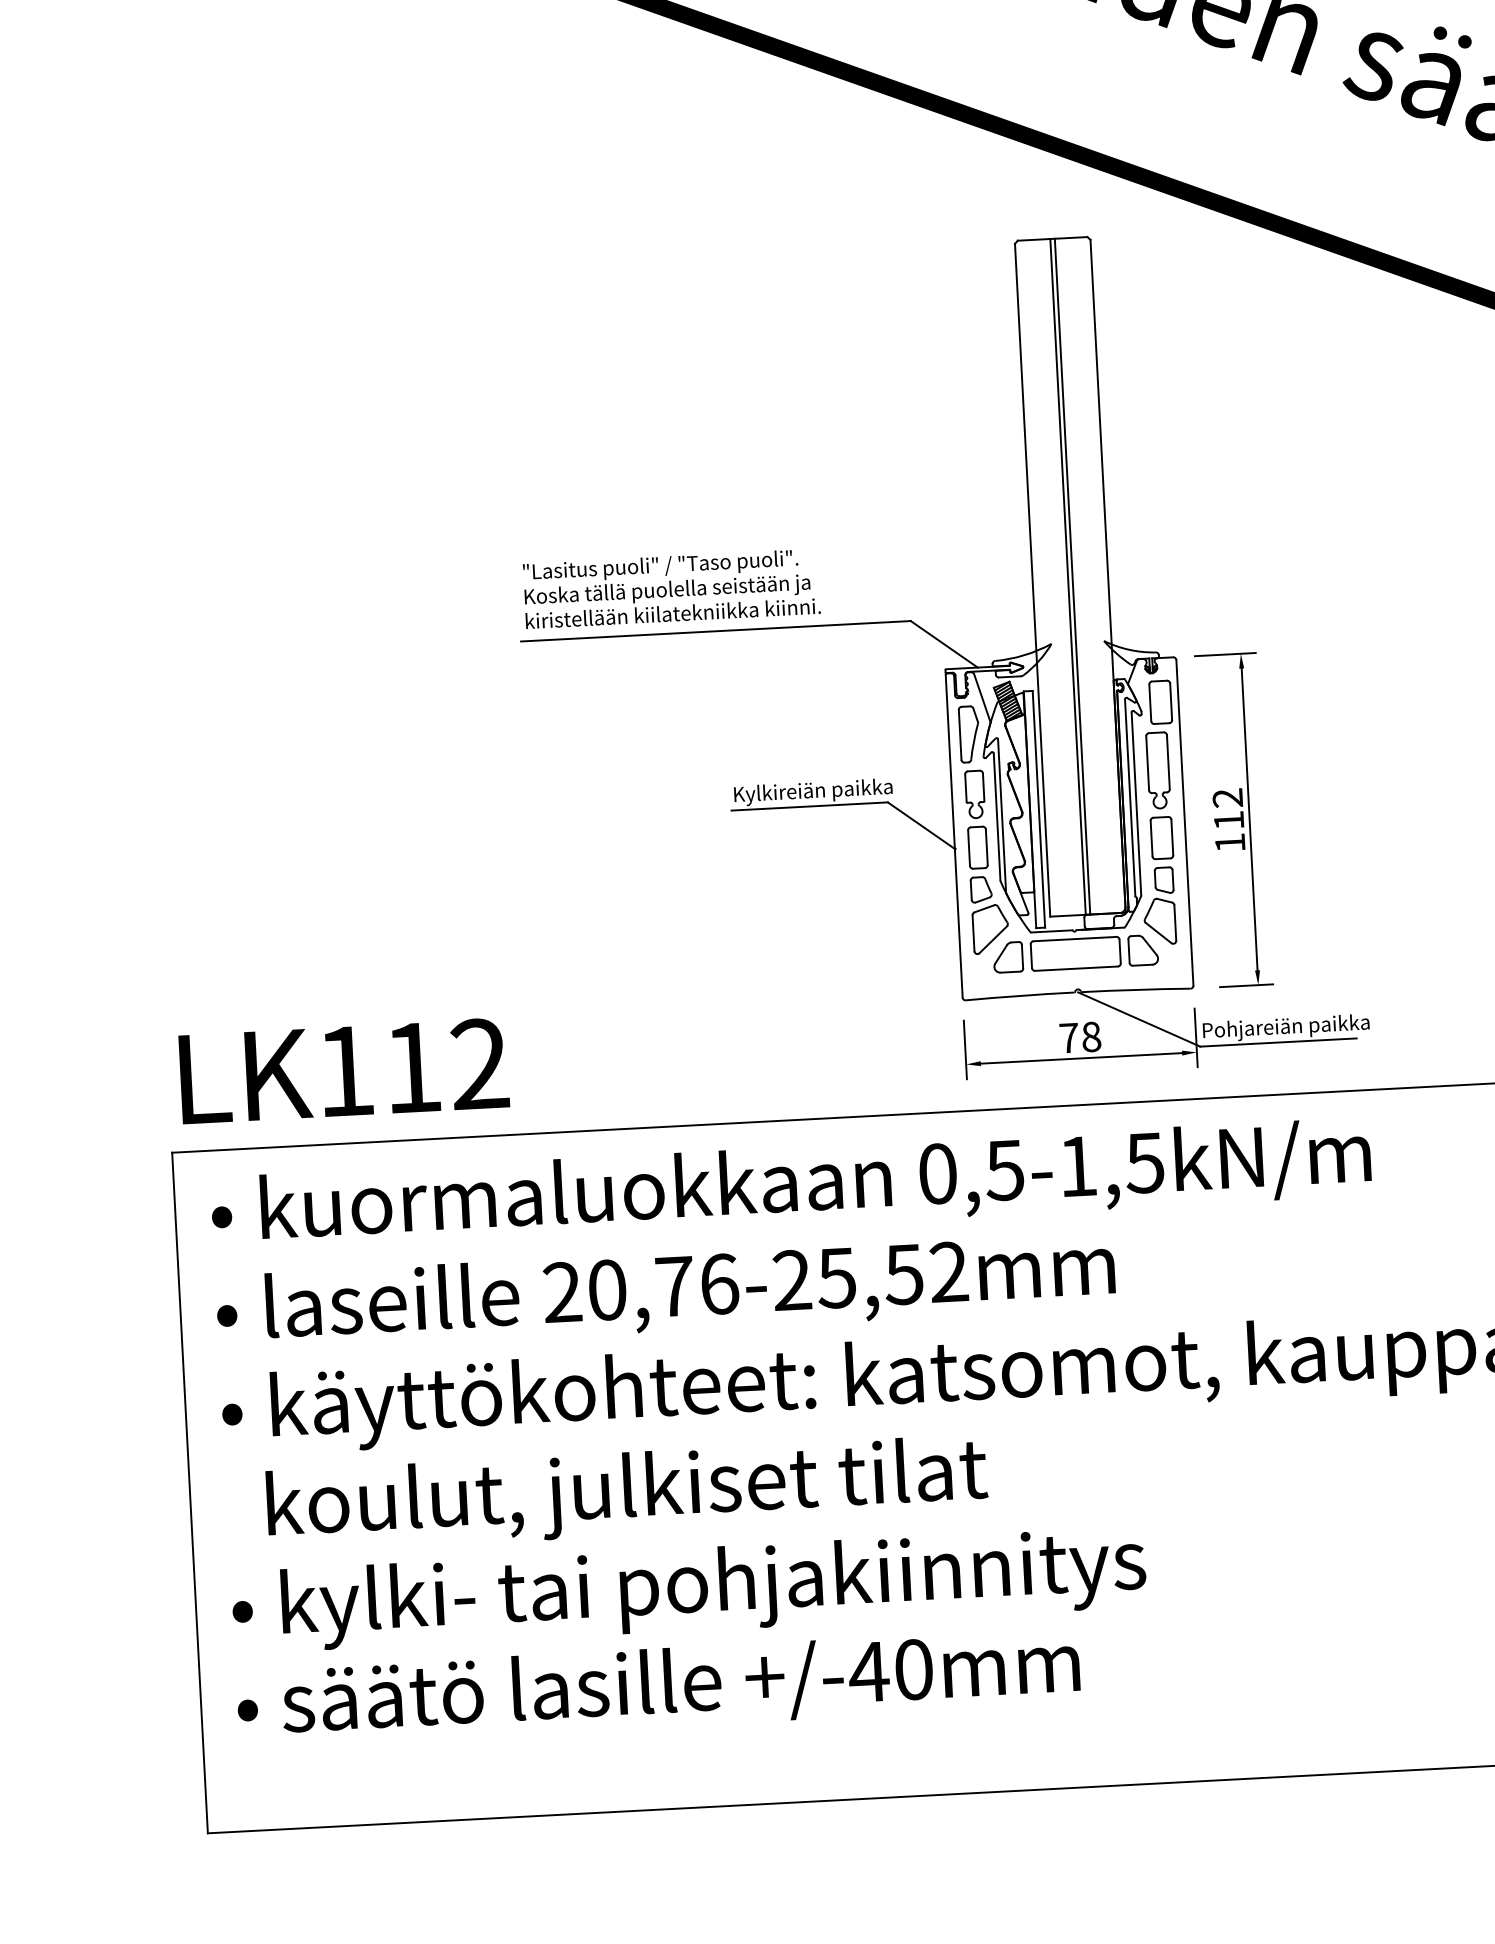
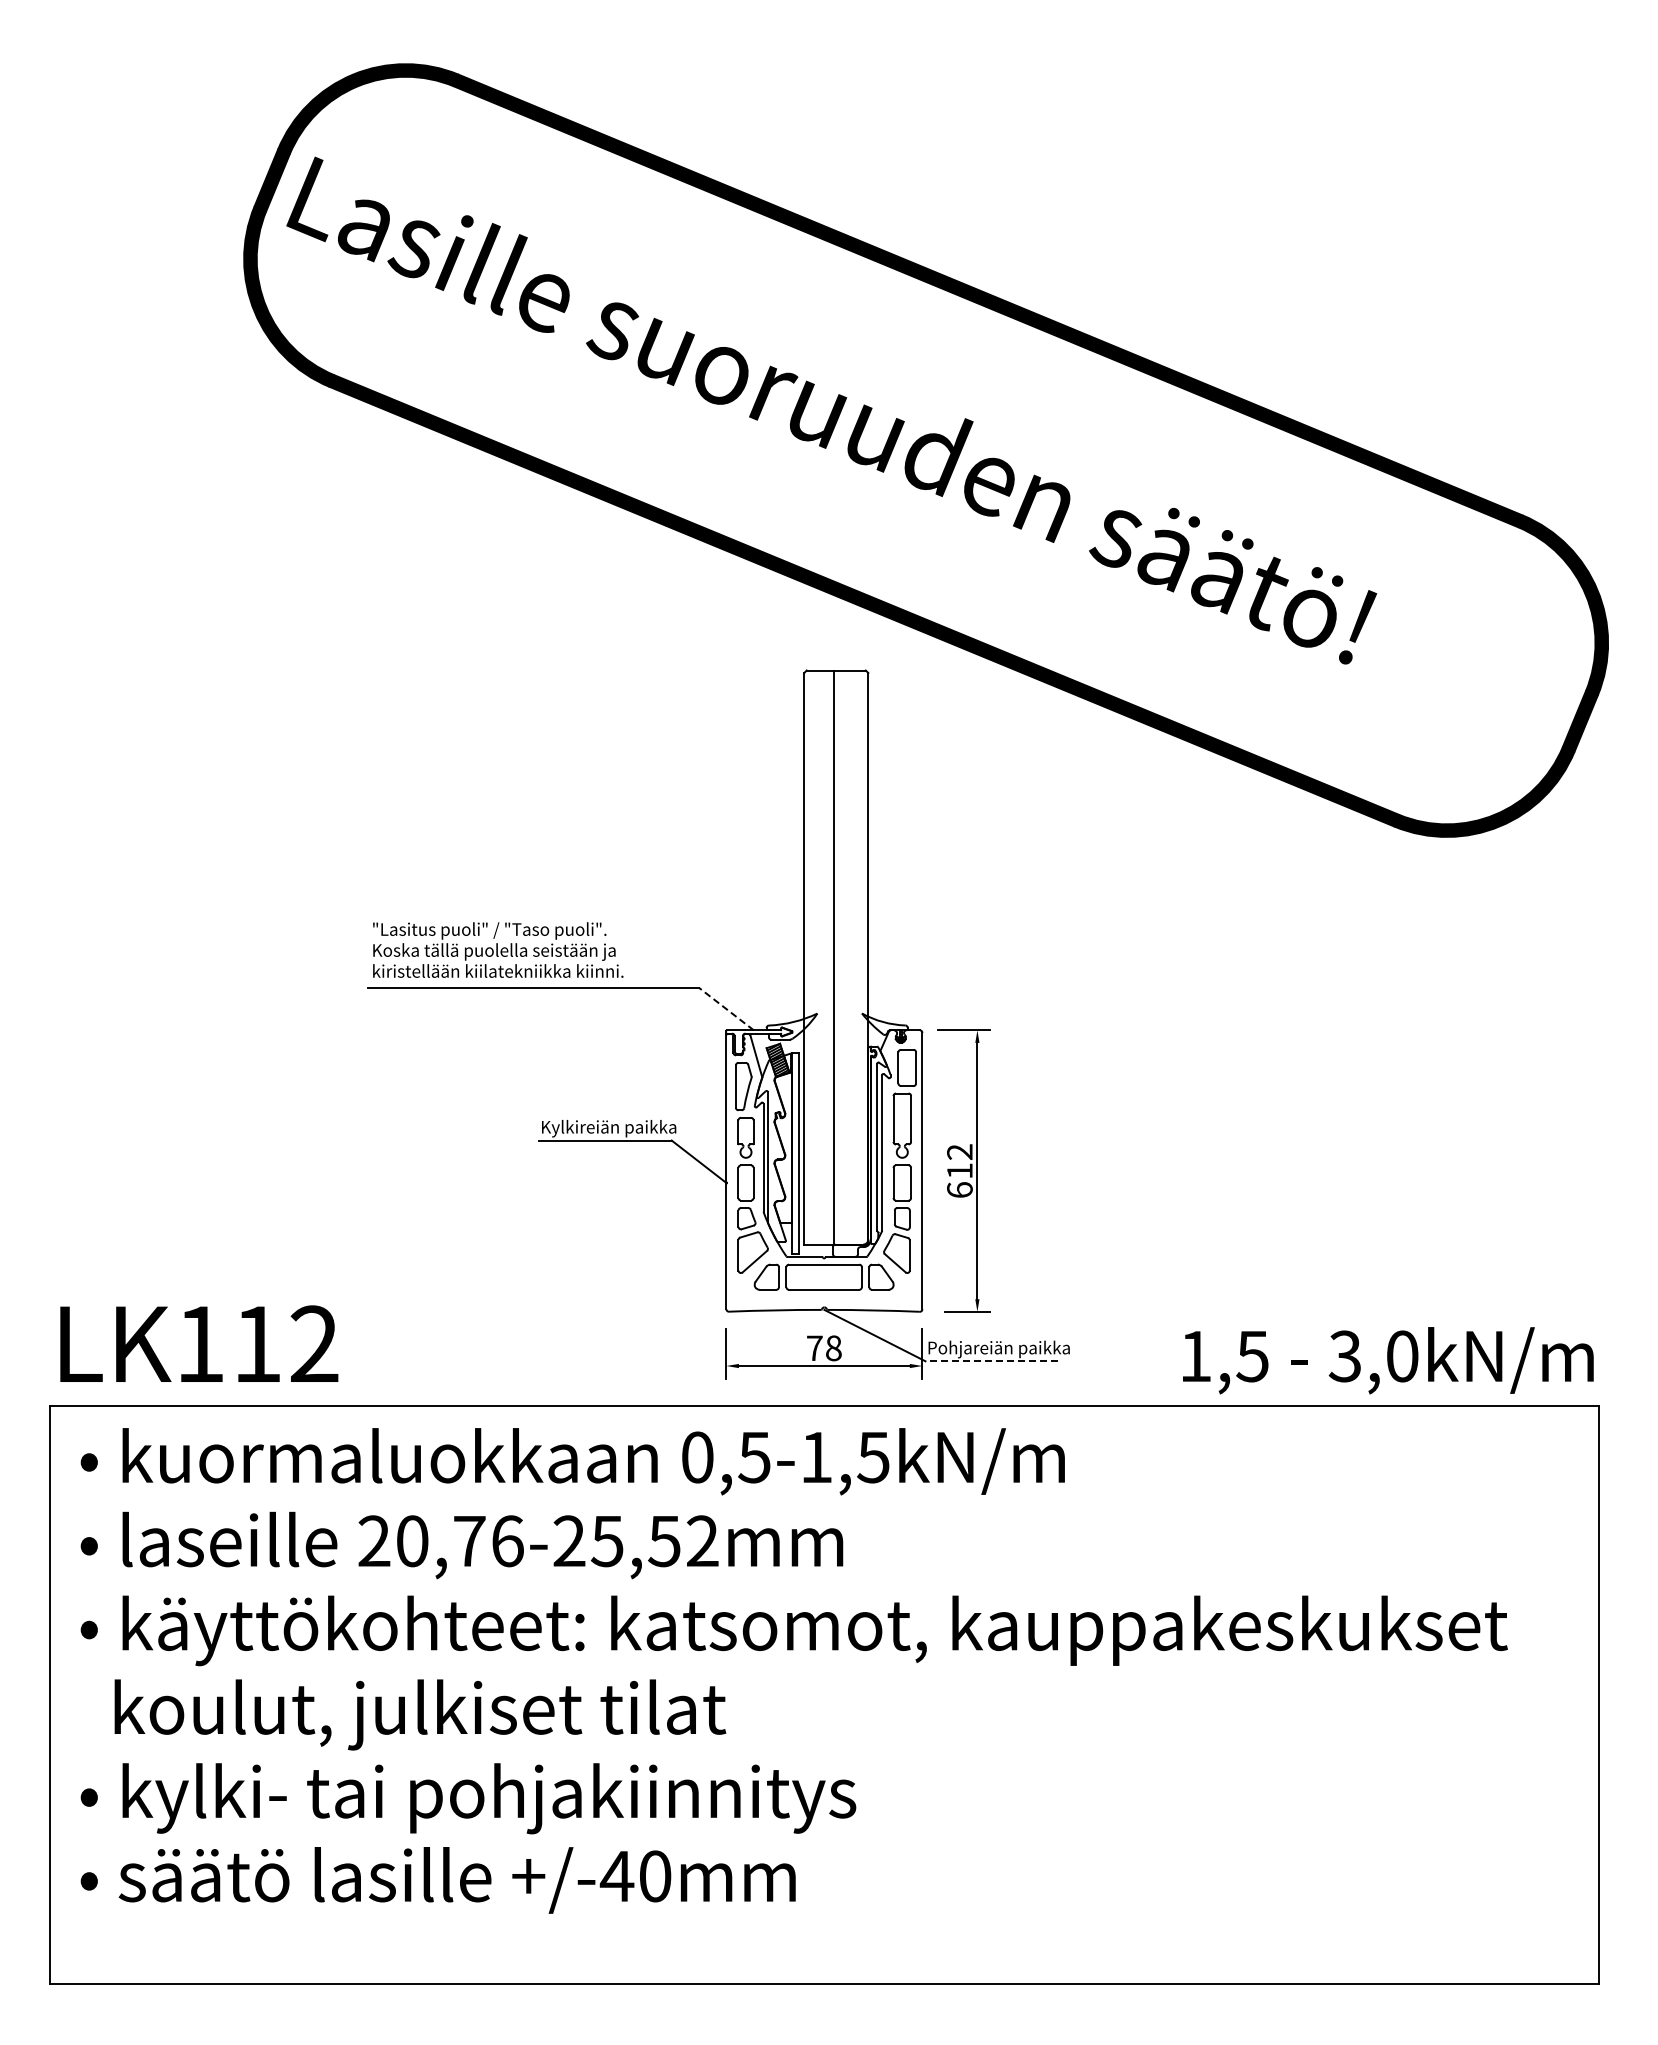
line: (1072, 576) -> (838, 957), removed
line: (944, 644) -> (726, 1009), solid -> dashed
text: (1229, 842) -> (959, 1189), 112 -> 612
line: (1277, 1042) -> (991, 1361), solid -> dashed

